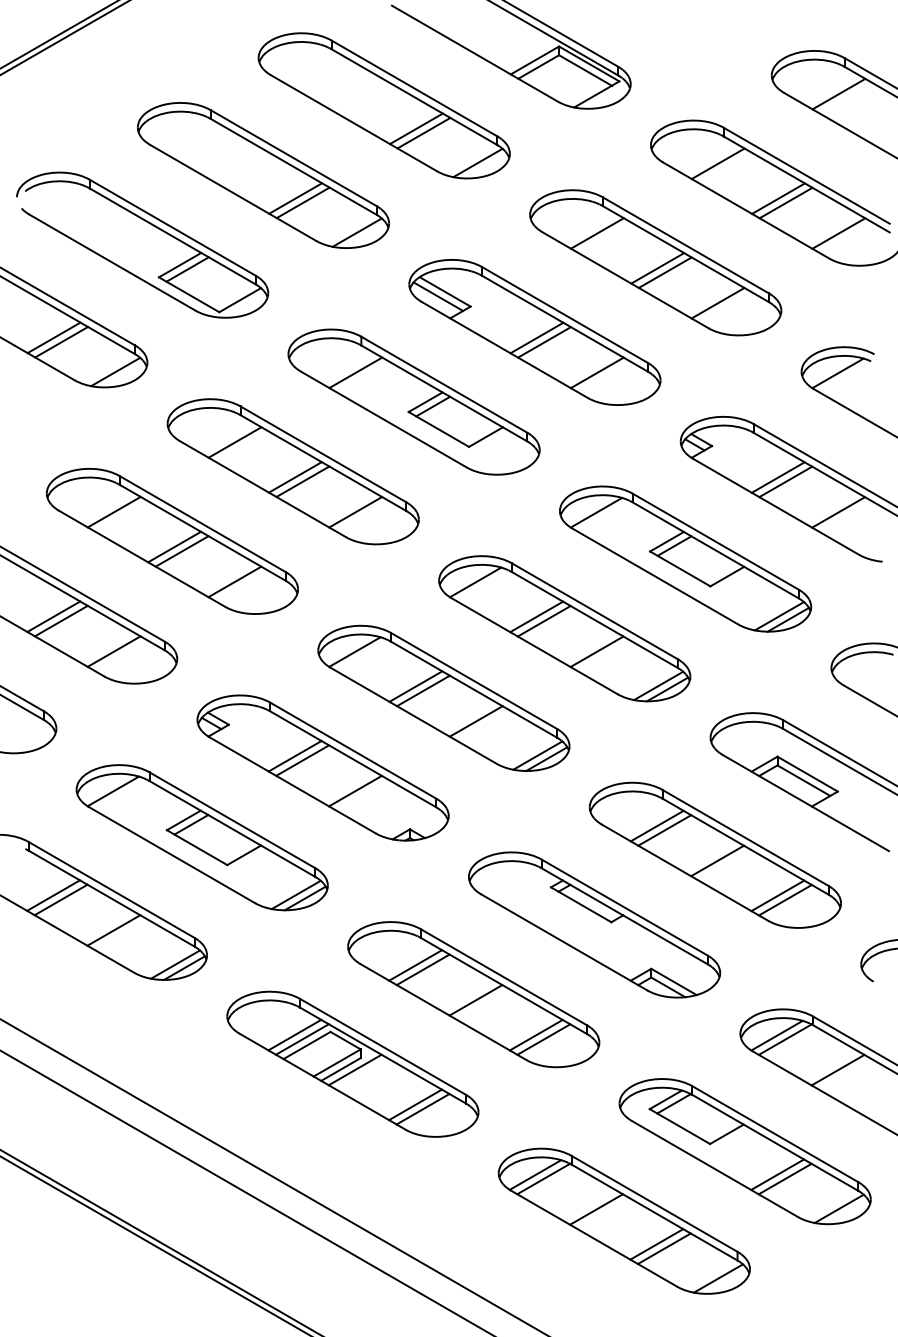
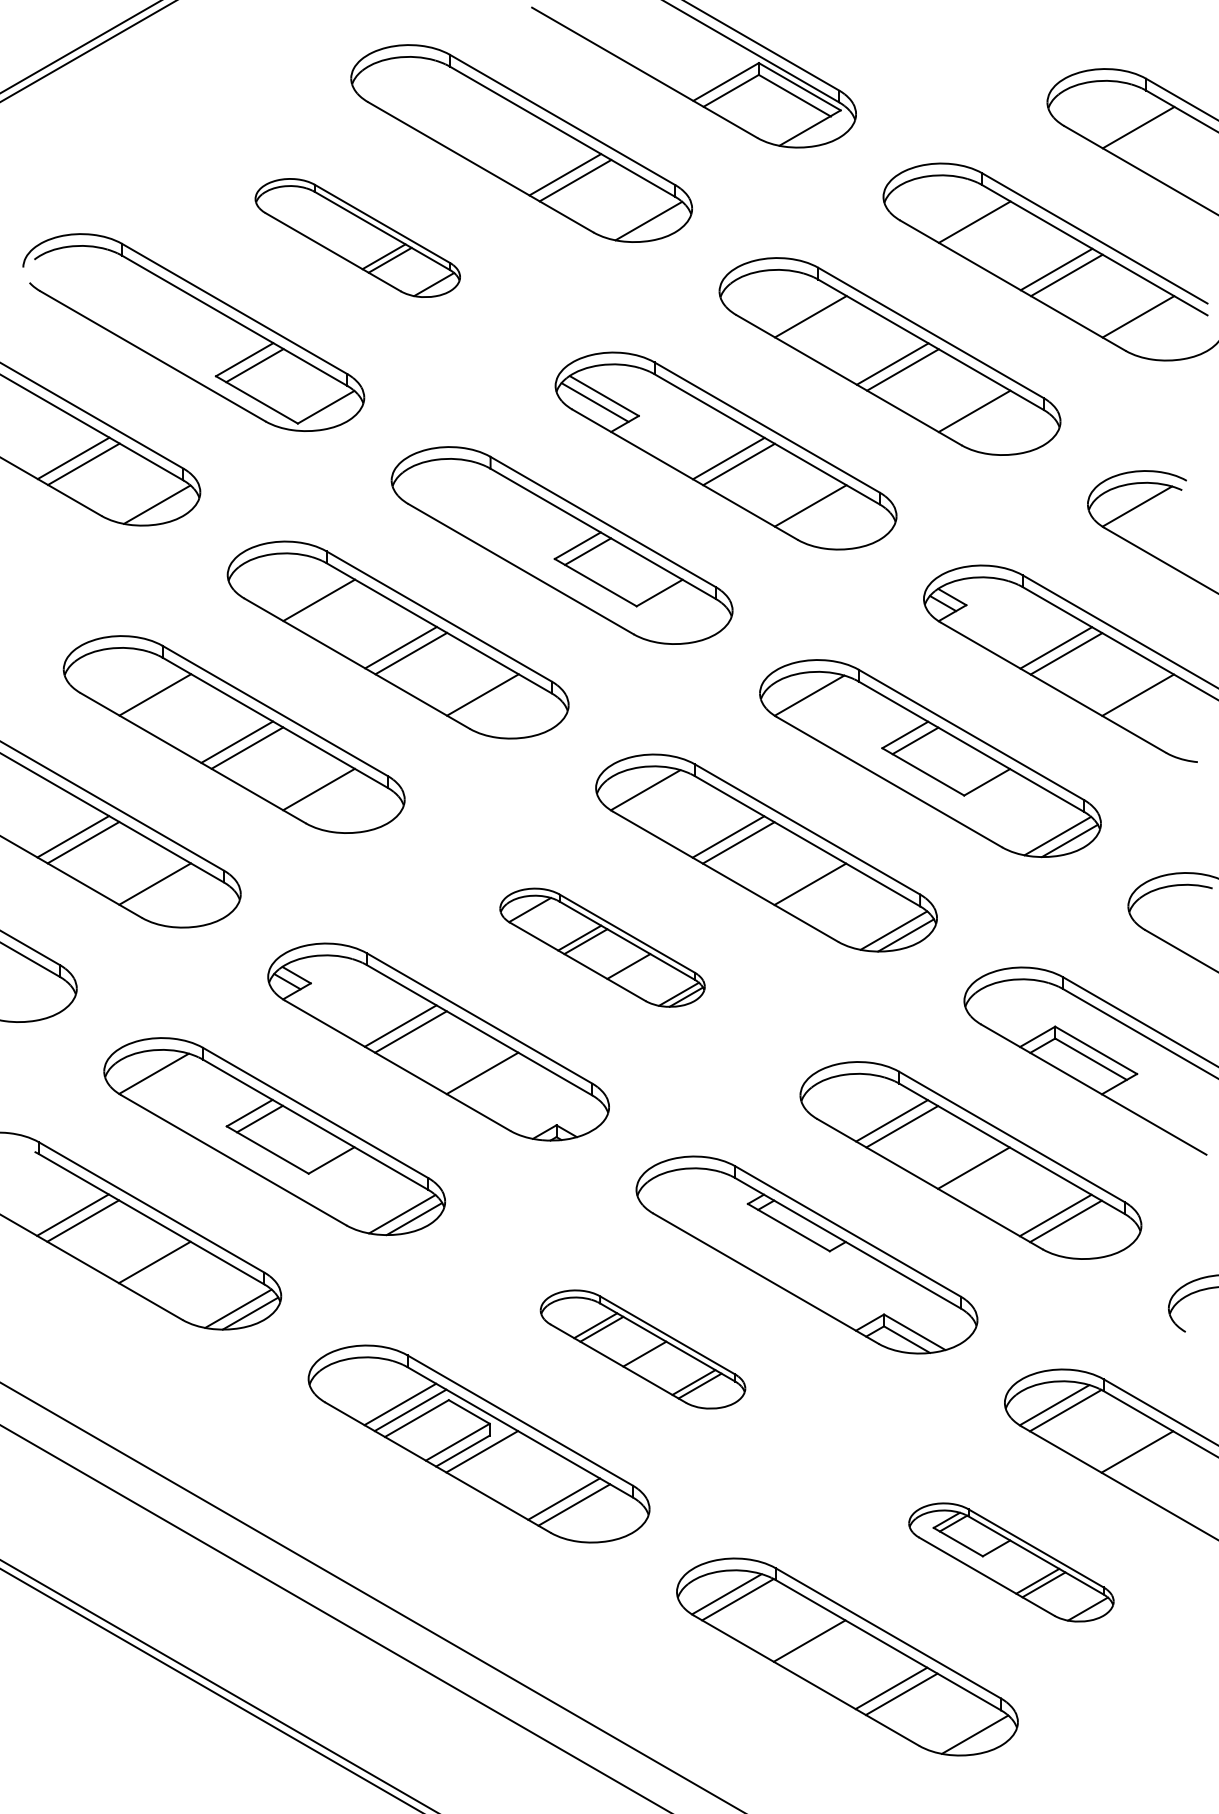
part: (263, 175) -> (357, 237), size x0.6
line: (355, 372) -> (482, 505), removed
part: (443, 698) -> (602, 947), size x0.6
part: (473, 994) -> (642, 1349), size x0.6
part: (745, 1151) -> (1011, 1562), size x0.6

